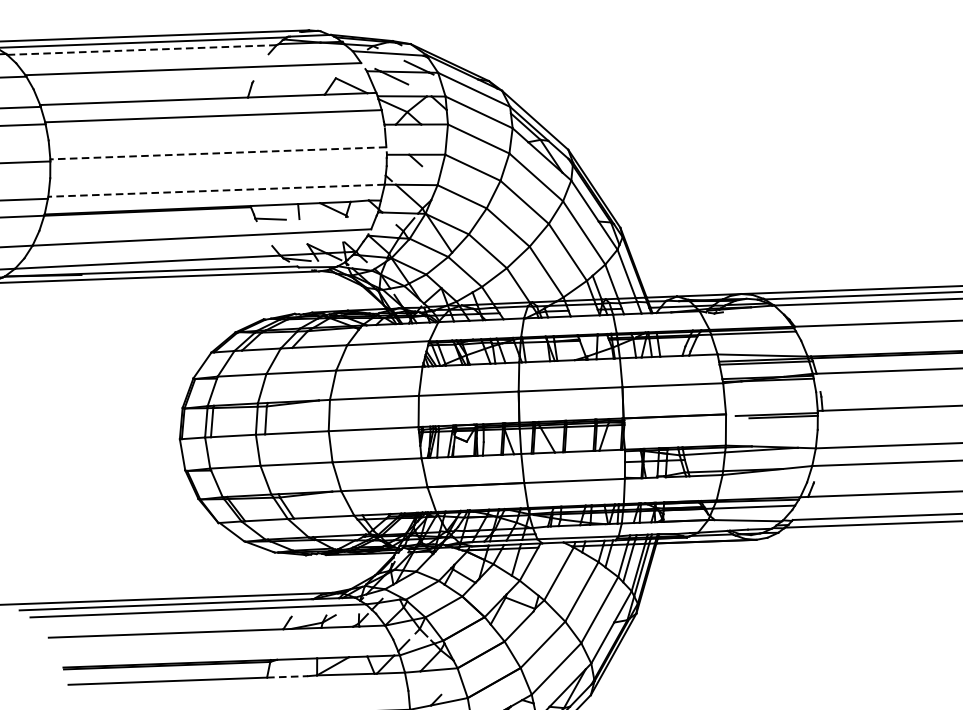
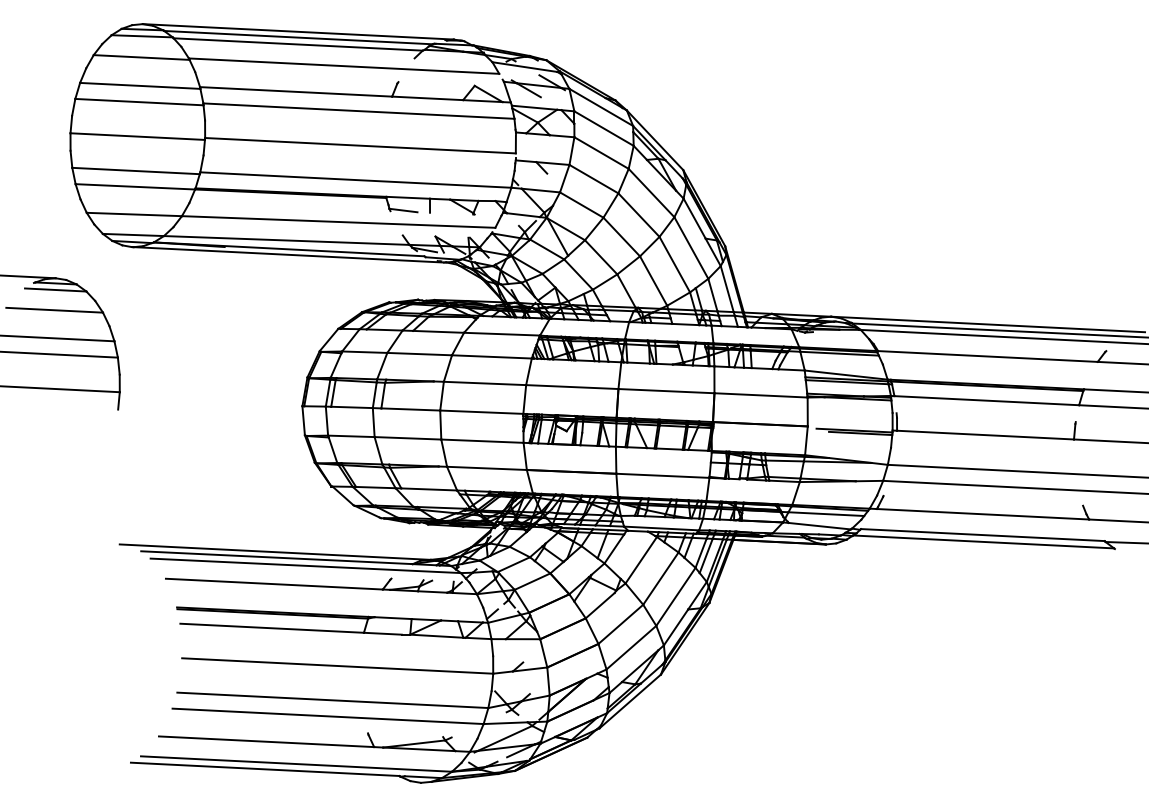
line: (142, 50) -> (298, 44), dashed -> solid
line: (218, 153) -> (360, 145), dashed -> solid
line: (216, 191) -> (355, 180), dashed -> solid
line: (287, 676) -> (382, 633), dashed -> solid

